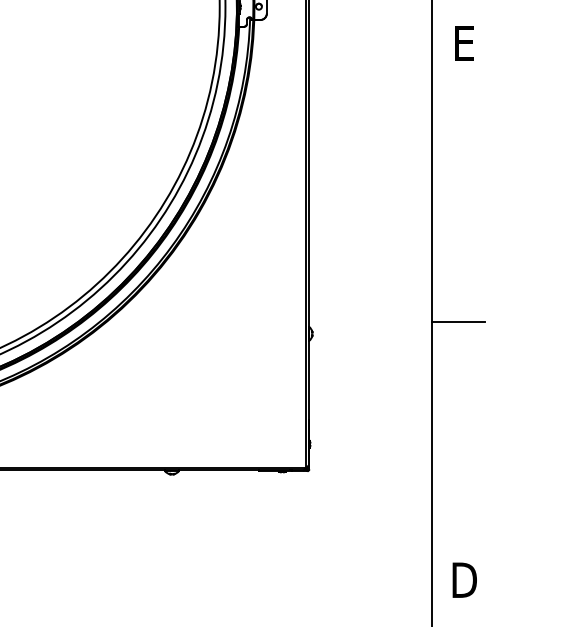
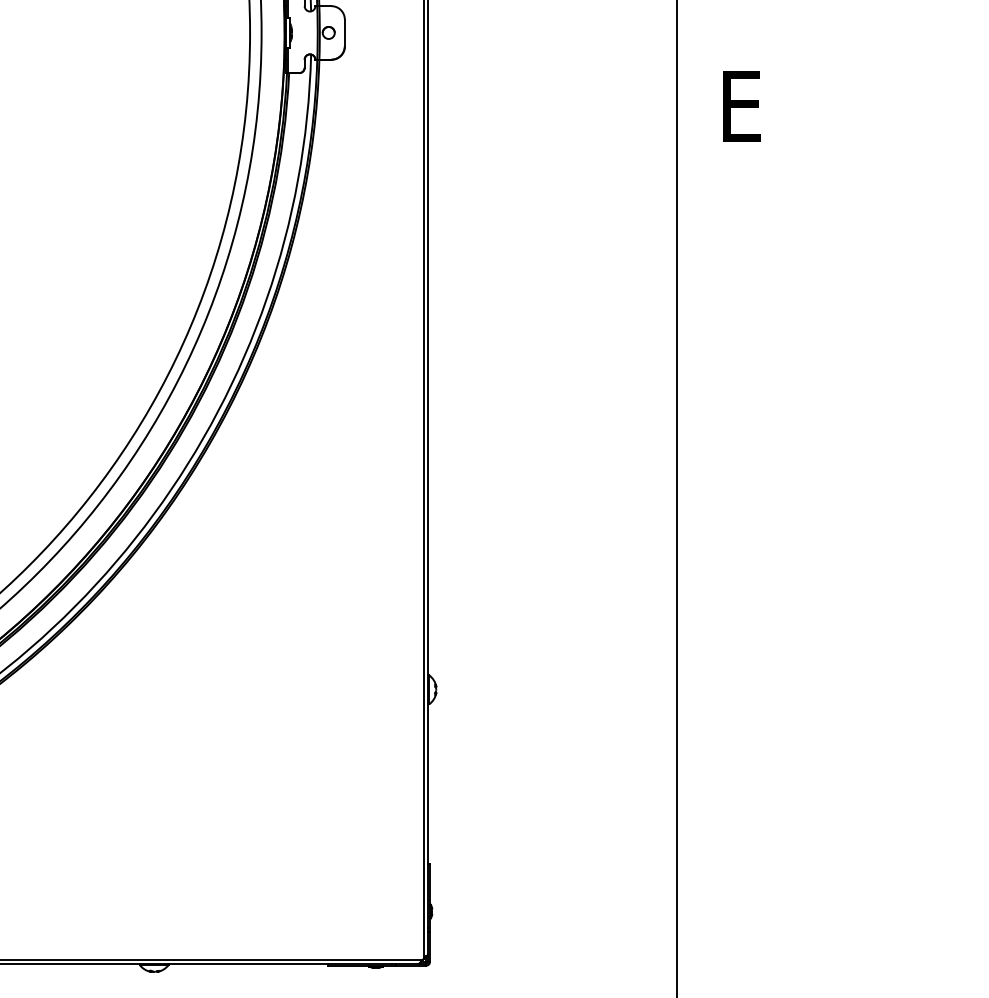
line: (458, 322) -> (729, 666), removed

